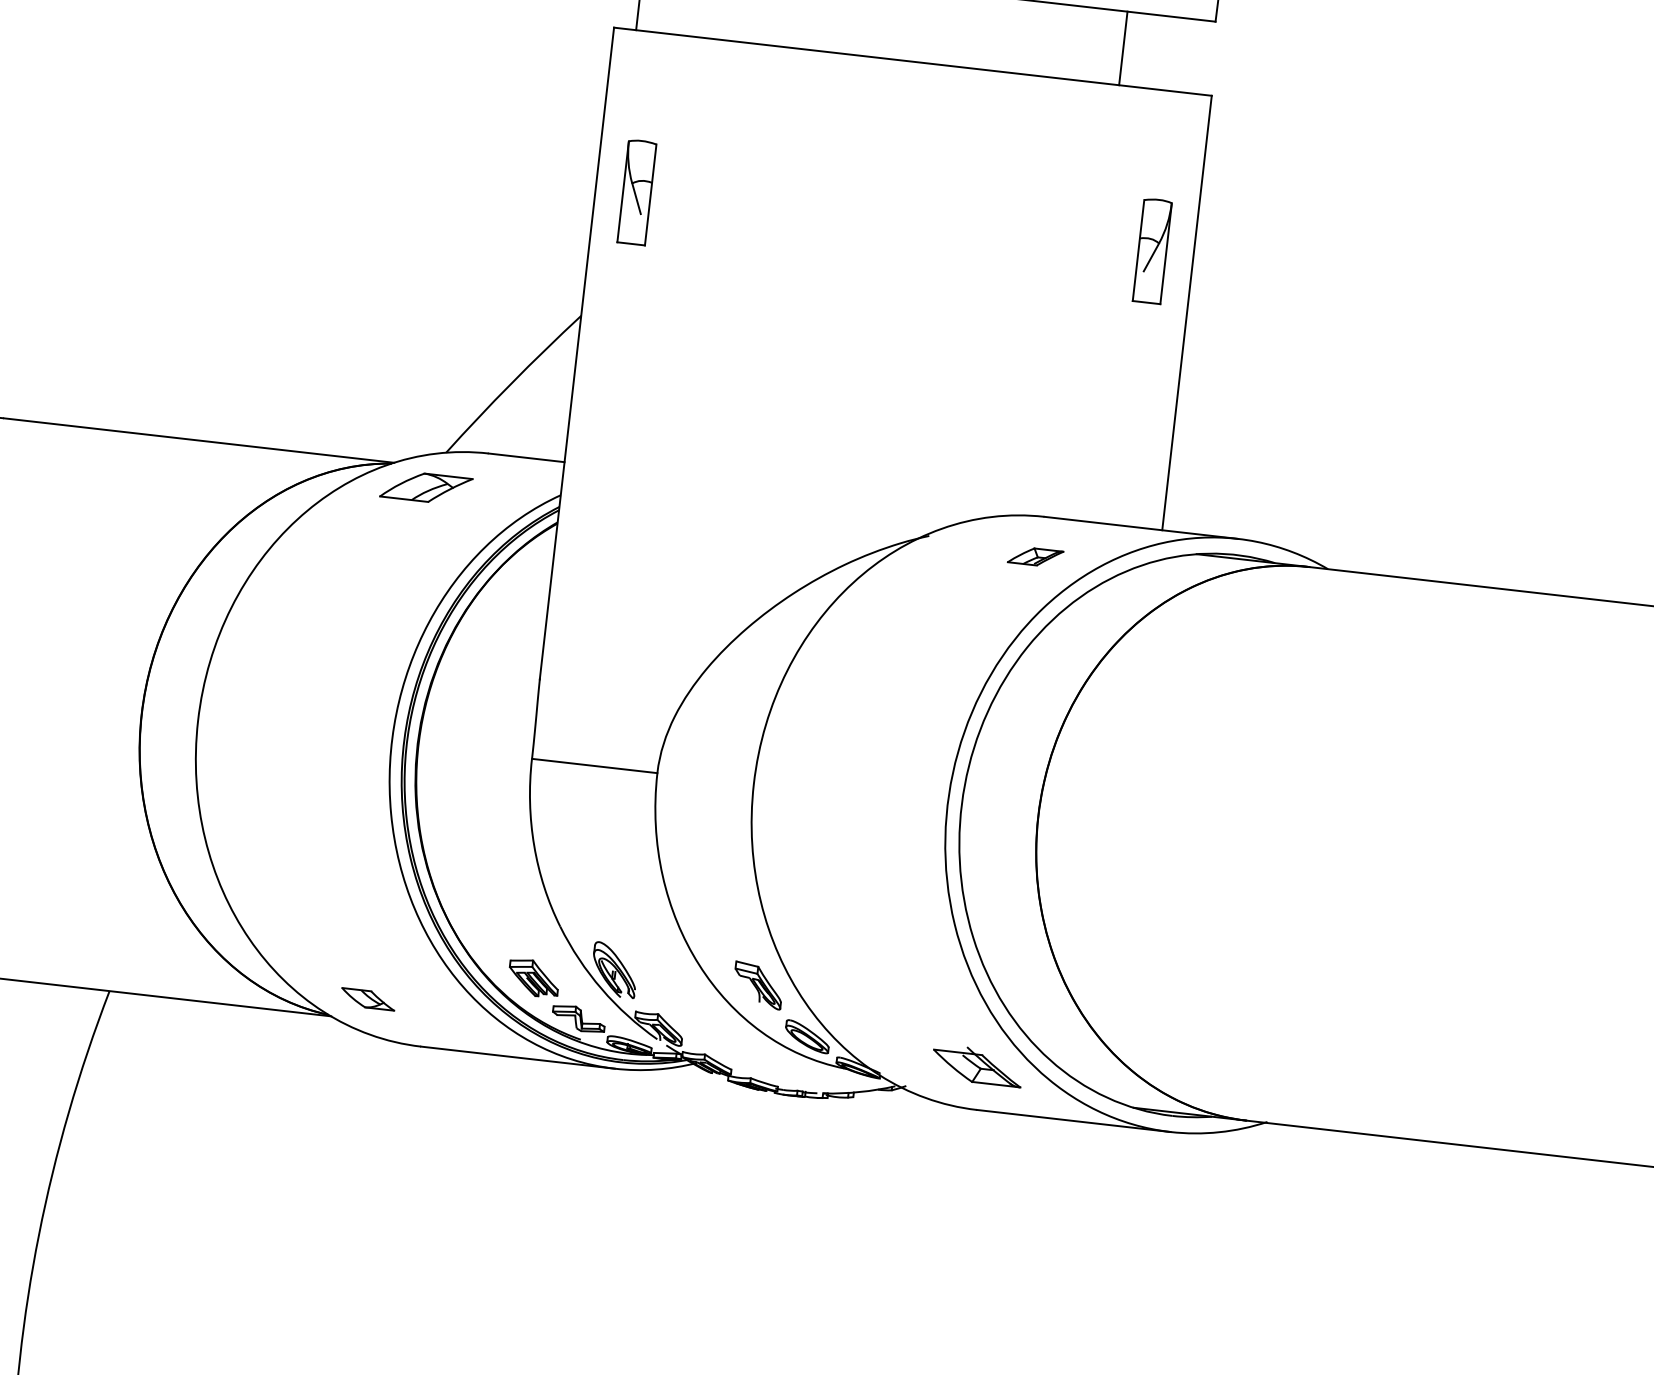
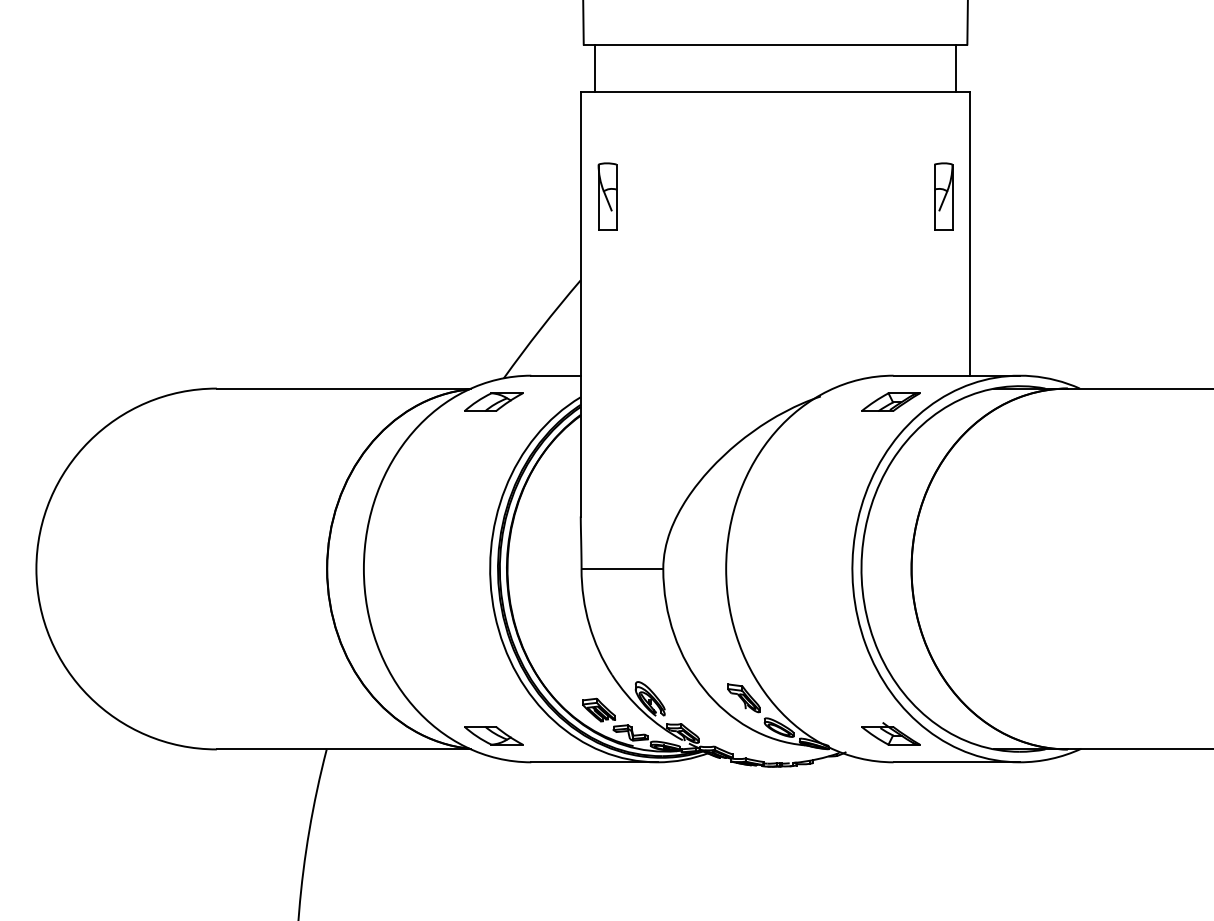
line: (1122, 48) -> (955, 68), moved
part: (1035, 555) -> (890, 401), size x1.67
part: (367, 998) -> (493, 735), size x1.67

